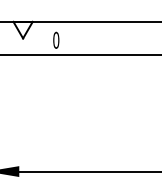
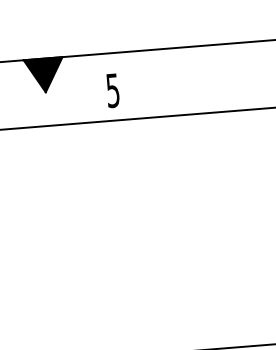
fill: (22, 29) -> (43, 74), added
text: (56, 39) -> (113, 88), 0 -> 5

